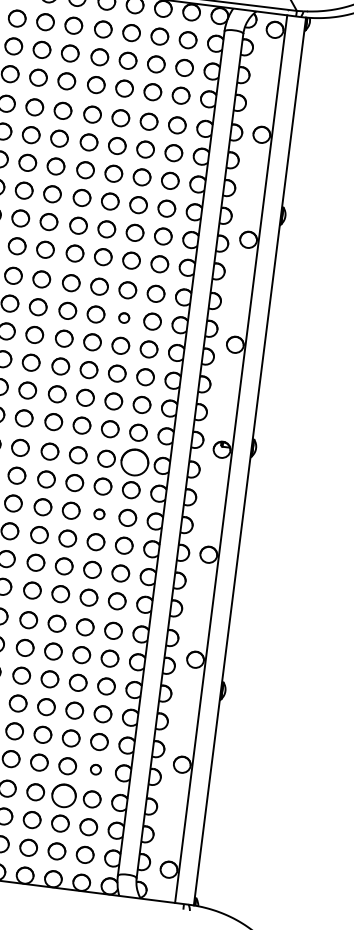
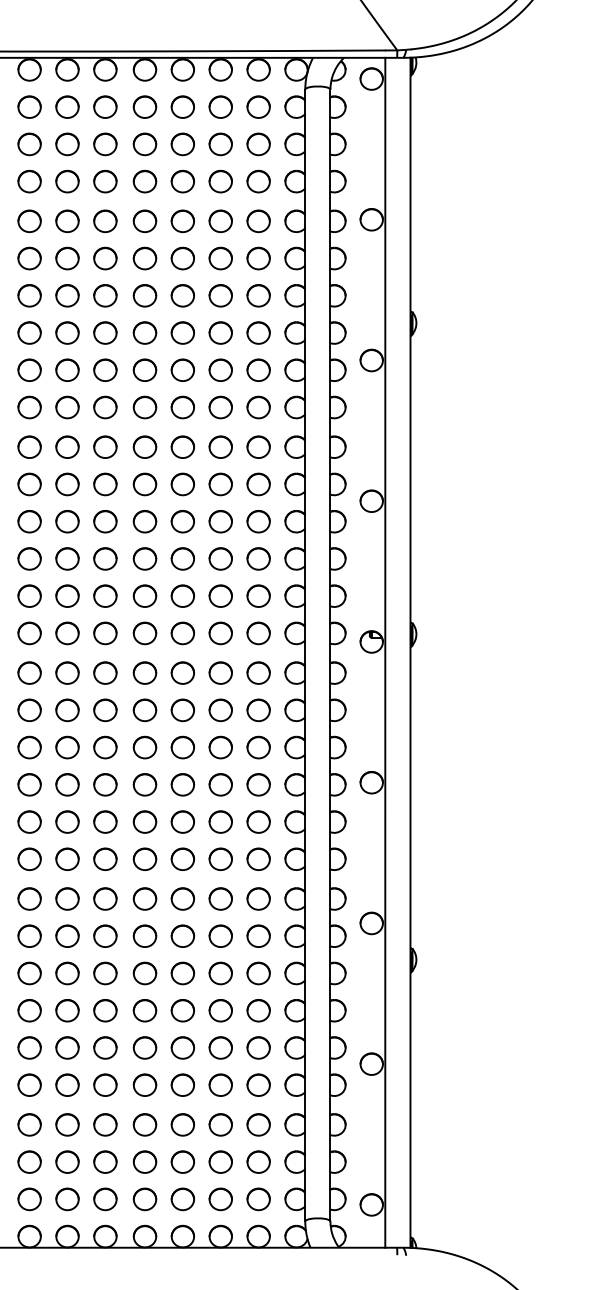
part: (124, 318) -> (220, 484), size x1.67
part: (134, 461) -> (258, 672), size x0.62
part: (99, 514) -> (220, 747), size x1.67
part: (95, 769) -> (258, 1084), size x1.67
part: (63, 795) -> (220, 1124), size x0.71

